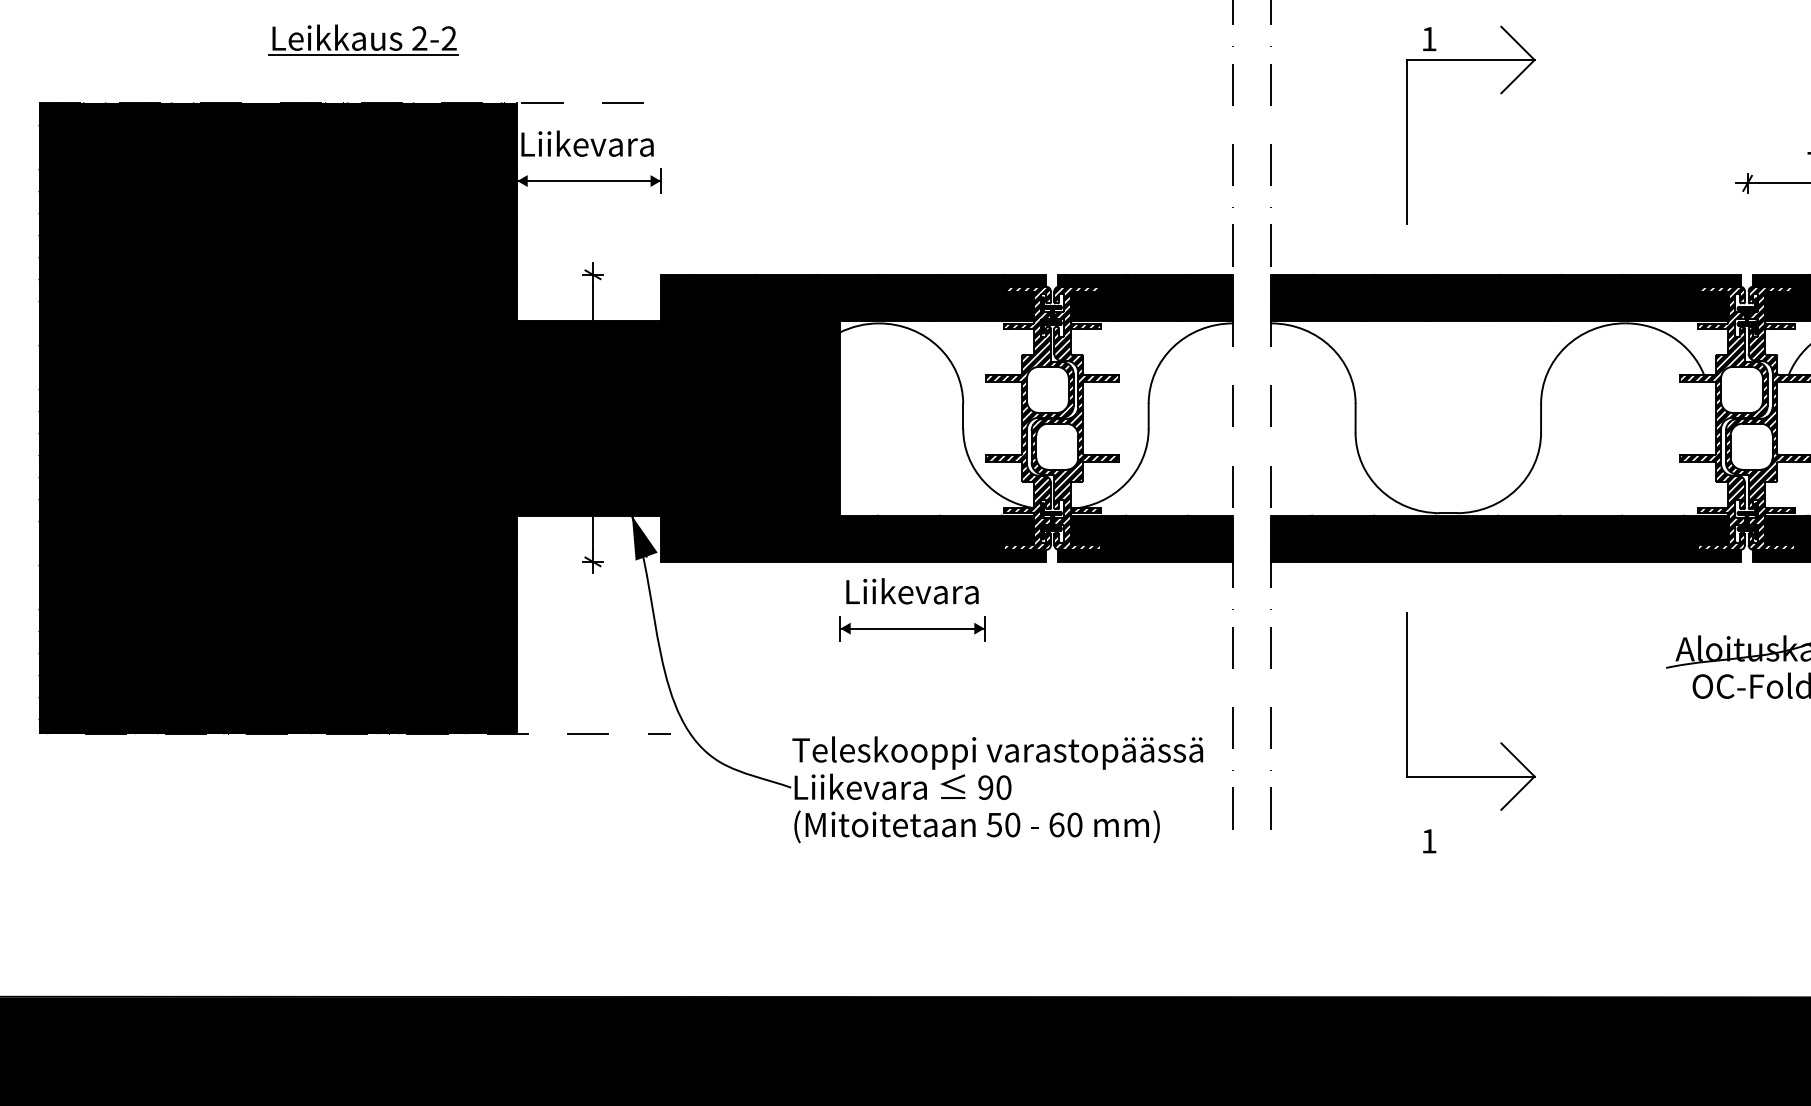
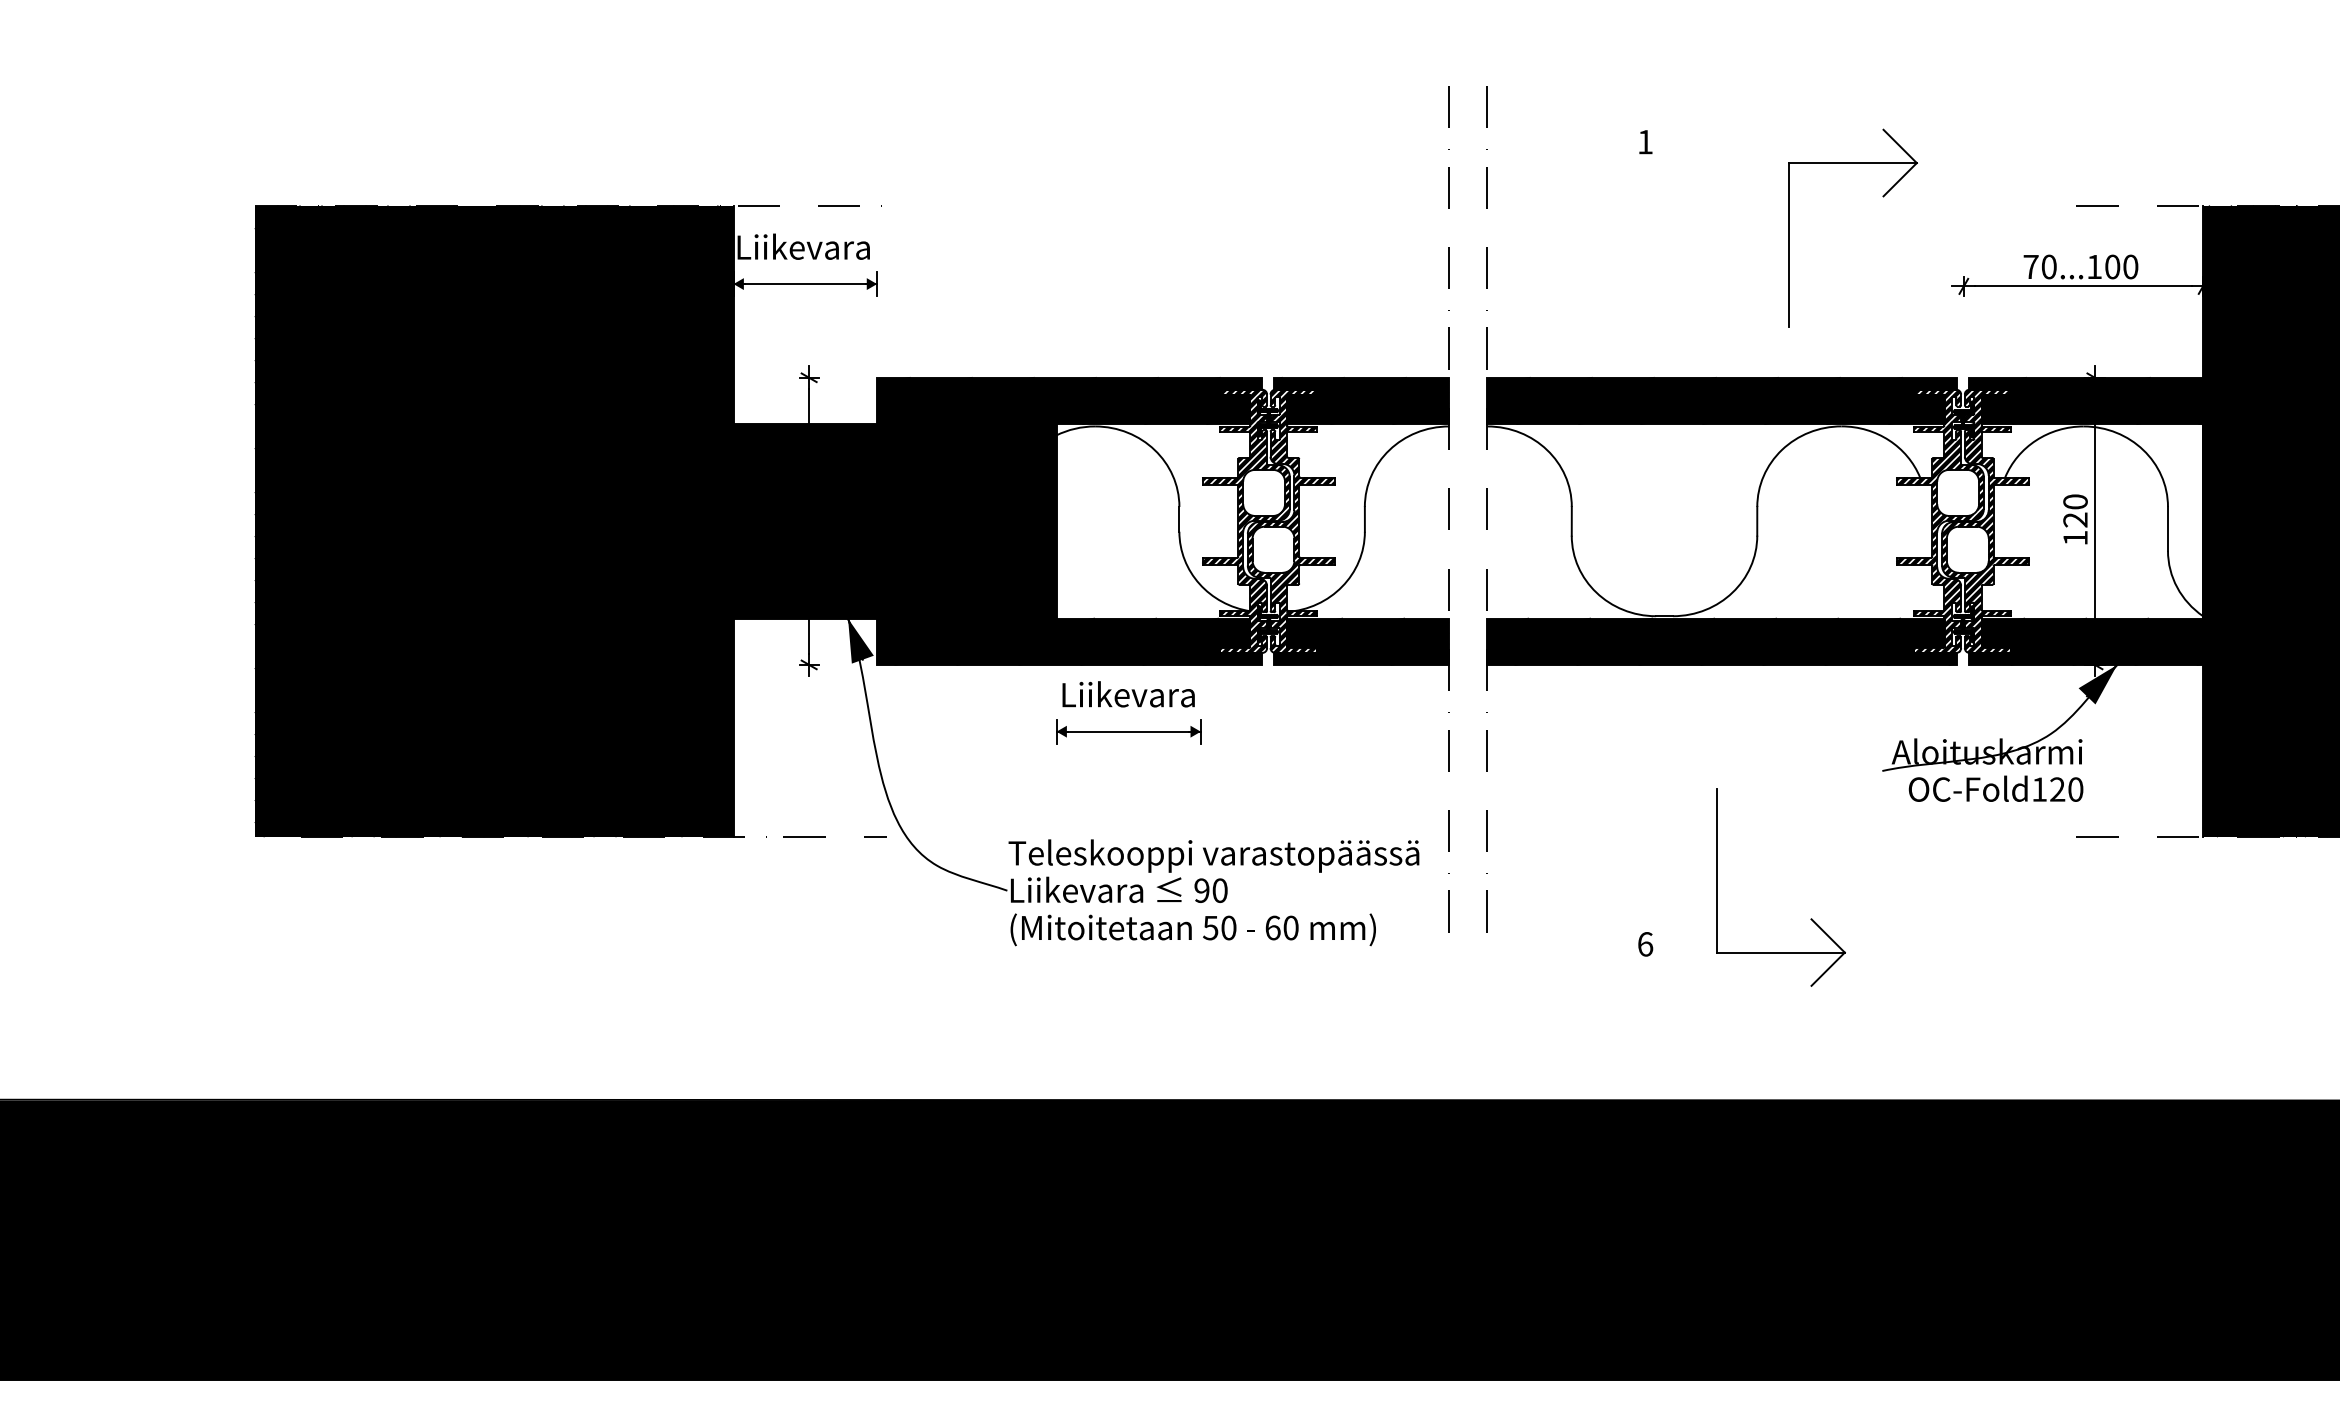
part: (363, 39) -> (579, 142), removed
part: (1500, 93) -> (1882, 196), moved
part: (1501, 742) -> (1811, 918), moved
text: (1429, 841) -> (1645, 944), 1 -> 6

